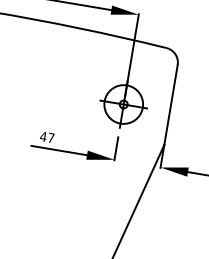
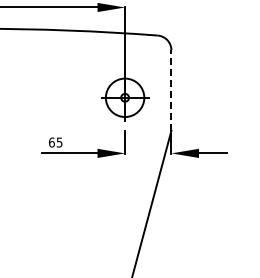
line: (171, 104) -> (171, 90), solid -> dashed
text: (47, 137) -> (55, 142), 47 -> 65

